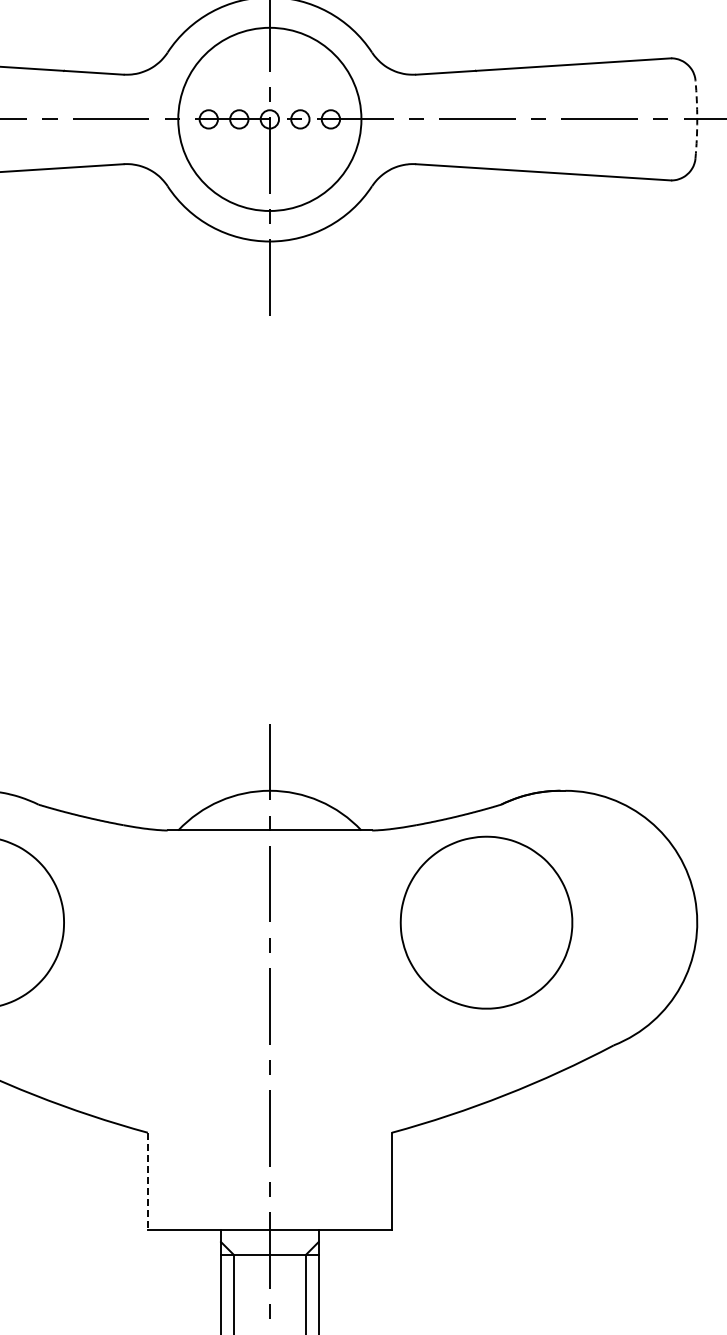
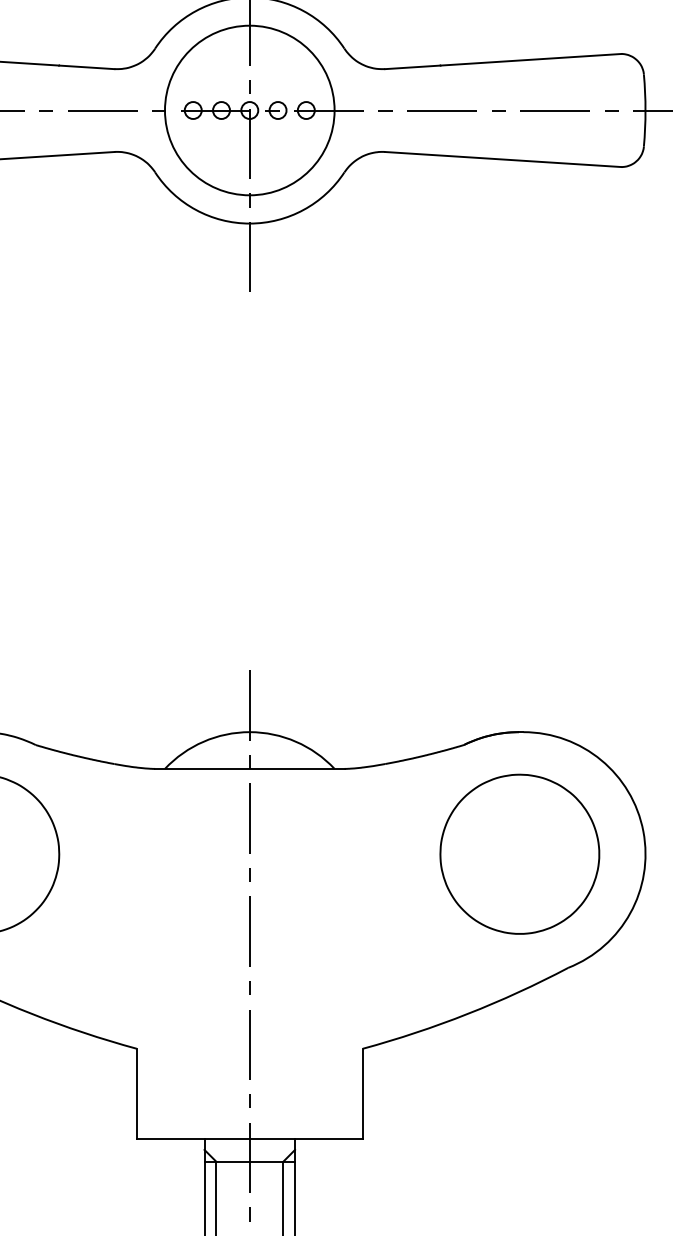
arc: (697, 119) -> (645, 110), dashed -> solid
part: (486, 922) -> (519, 854), moved
line: (147, 1181) -> (136, 1093), dashed -> solid

